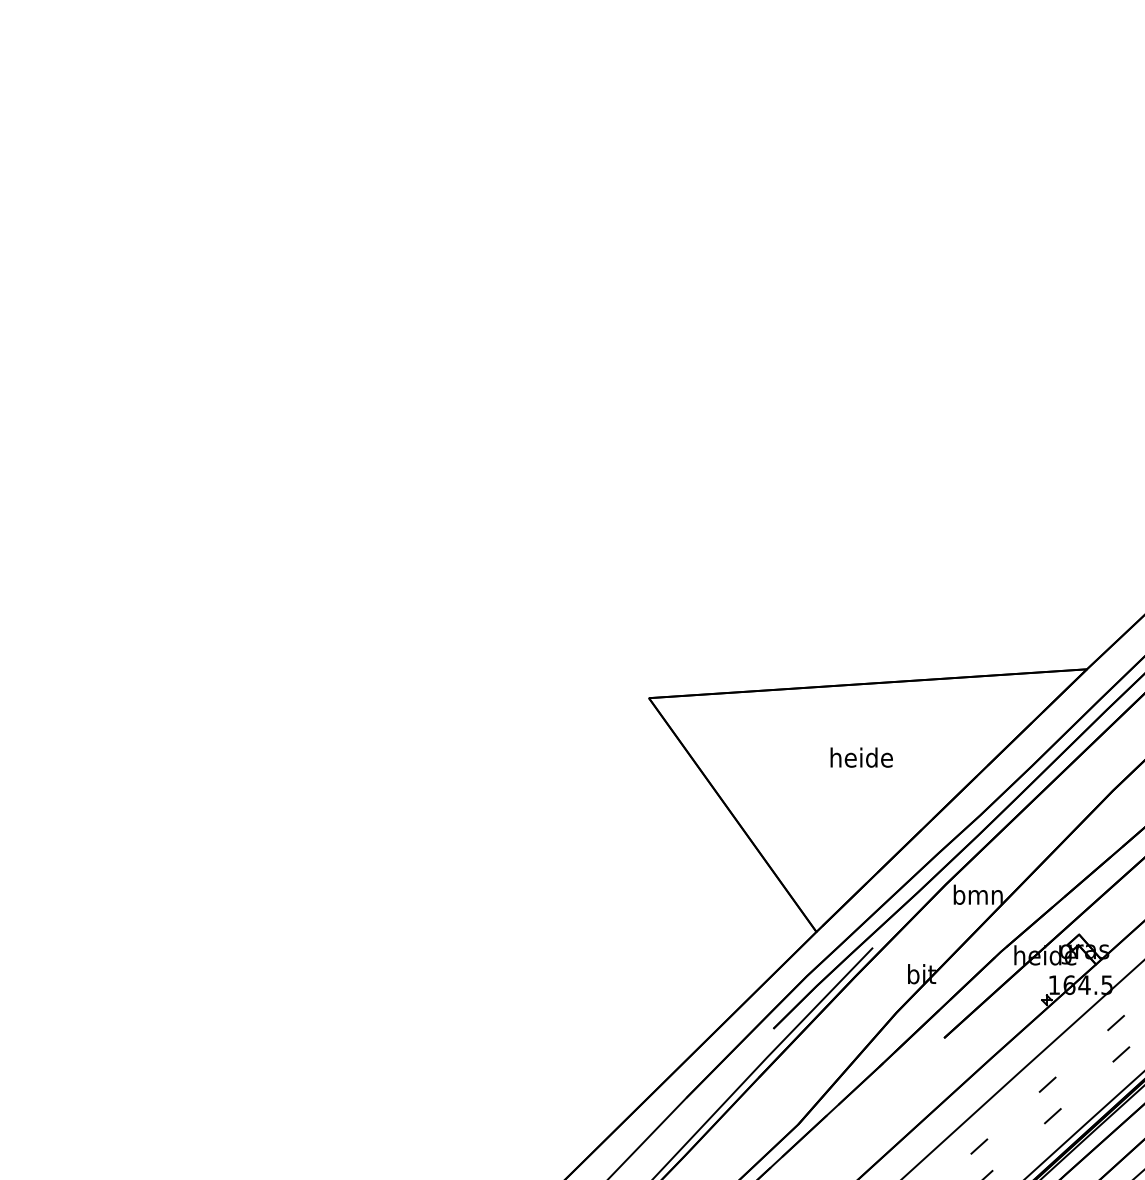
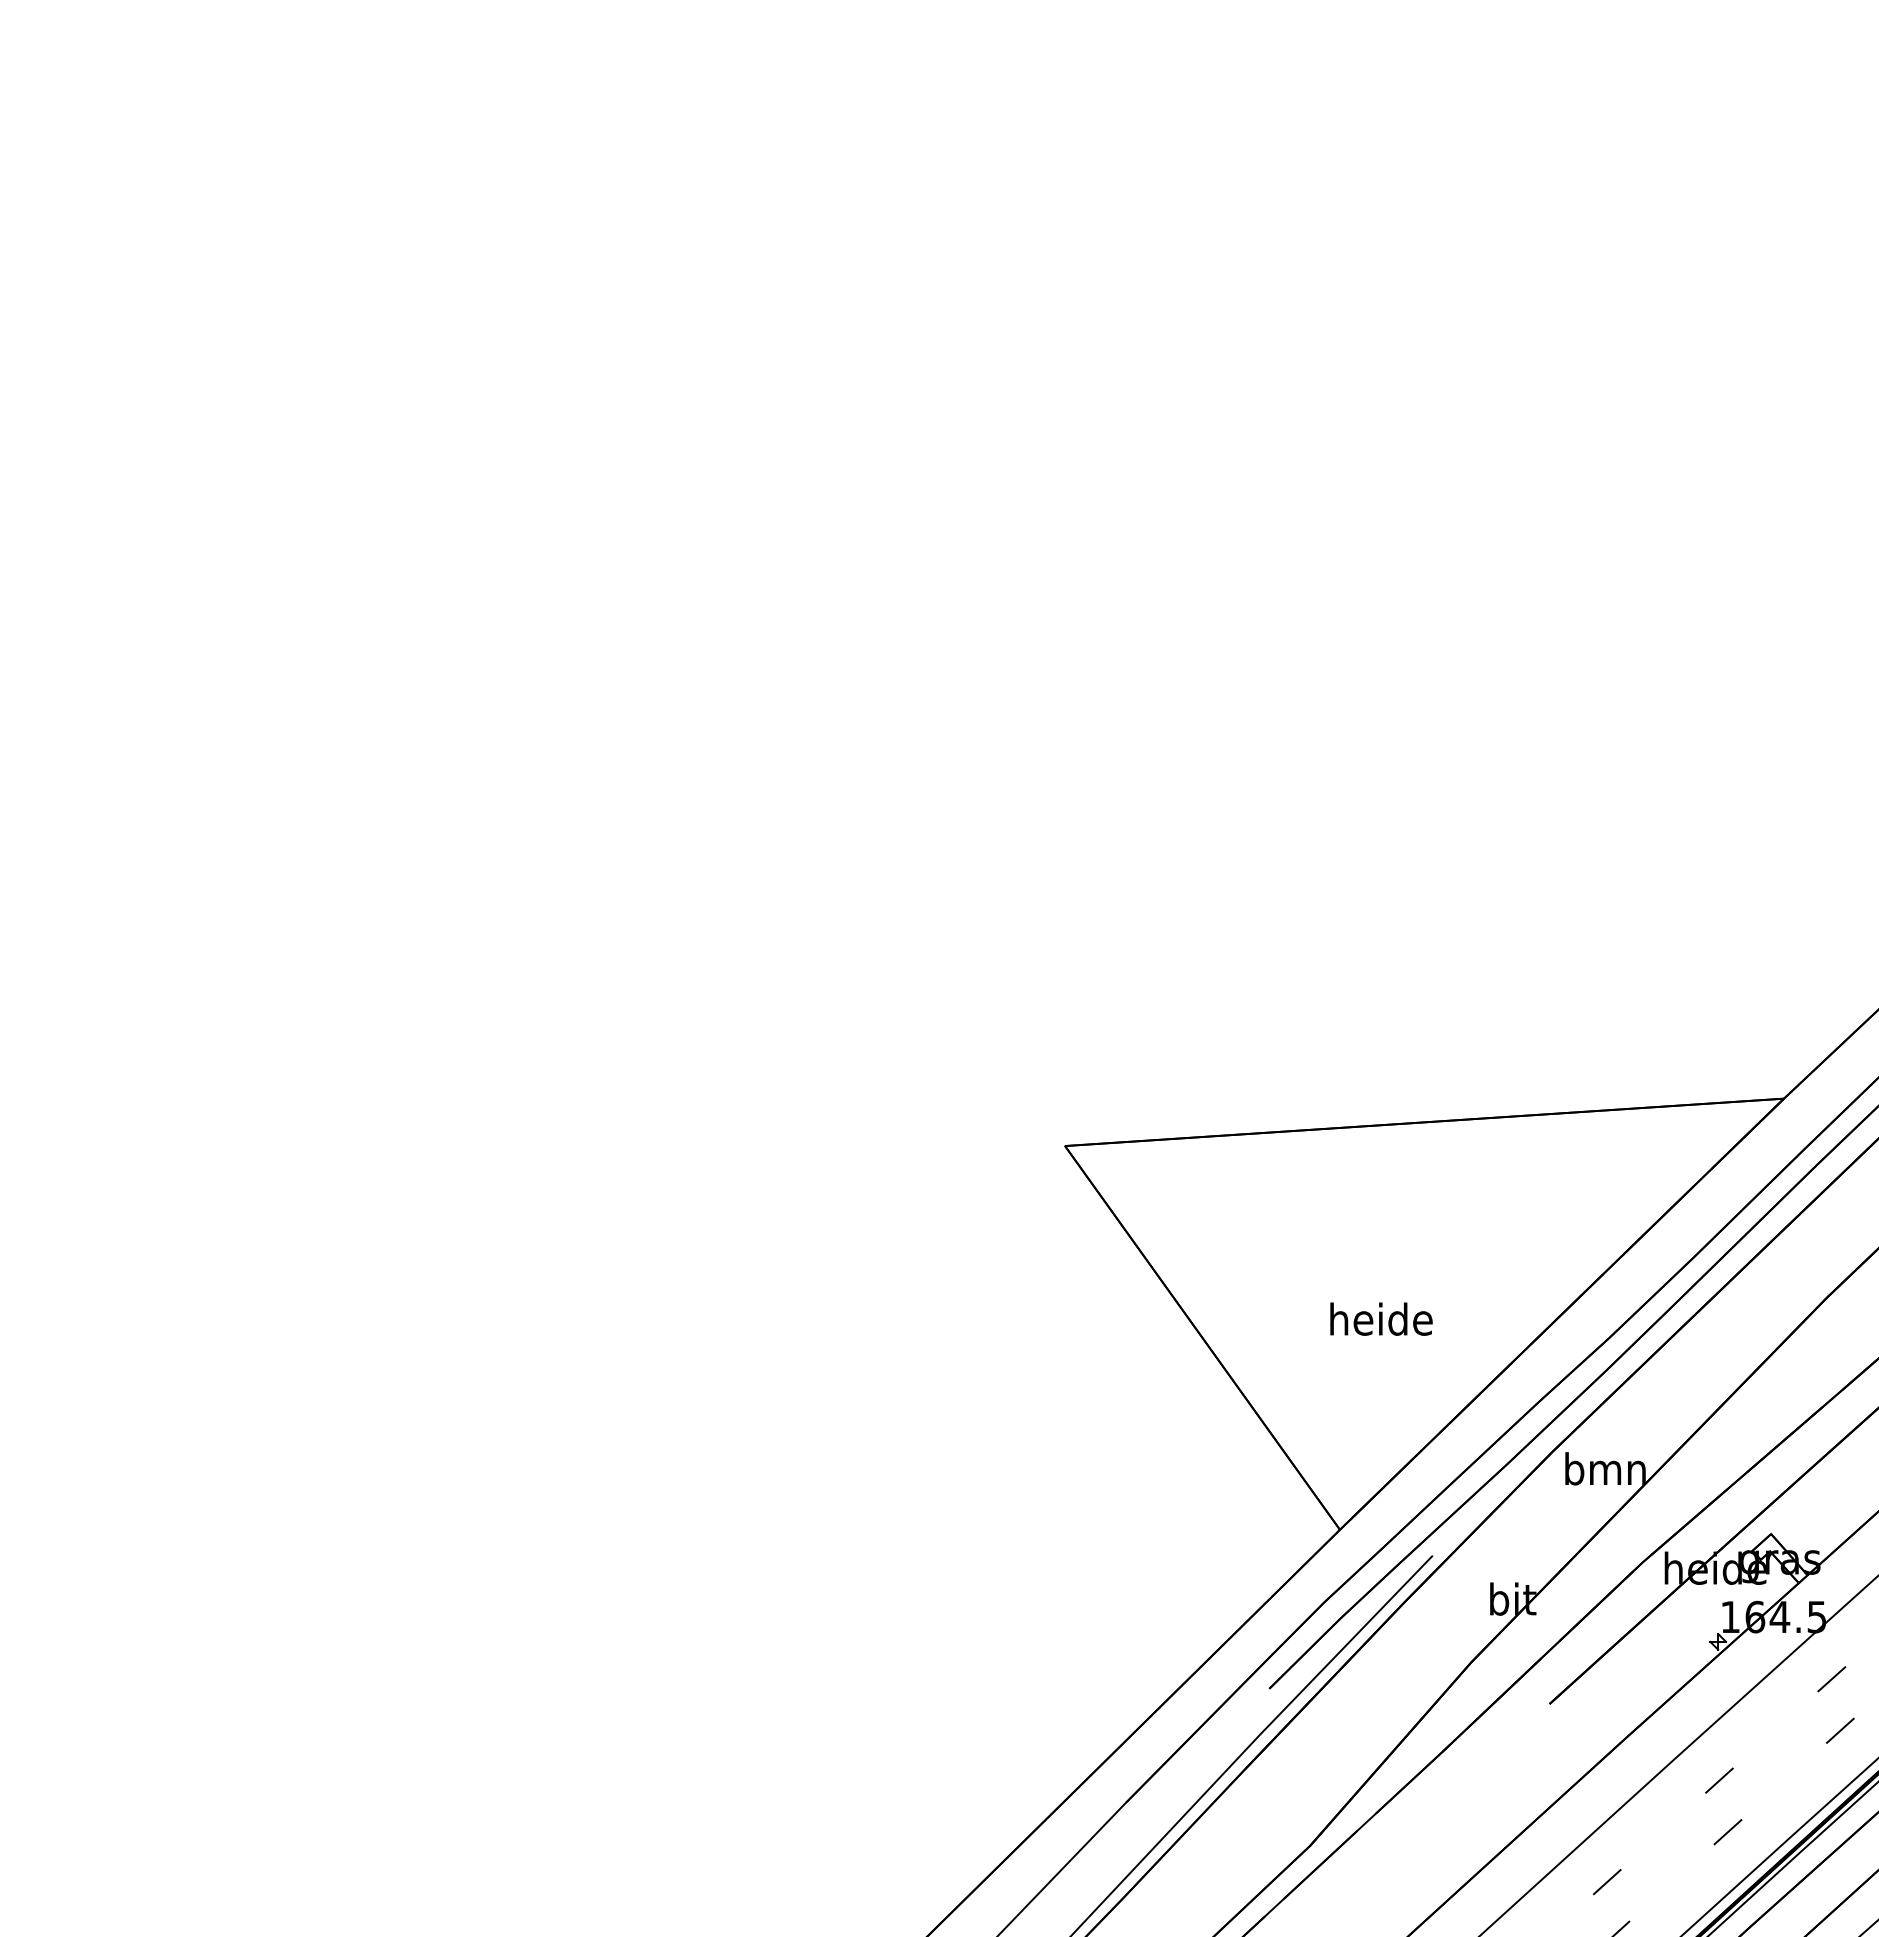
text: (861, 757) -> (1381, 1318), moved

